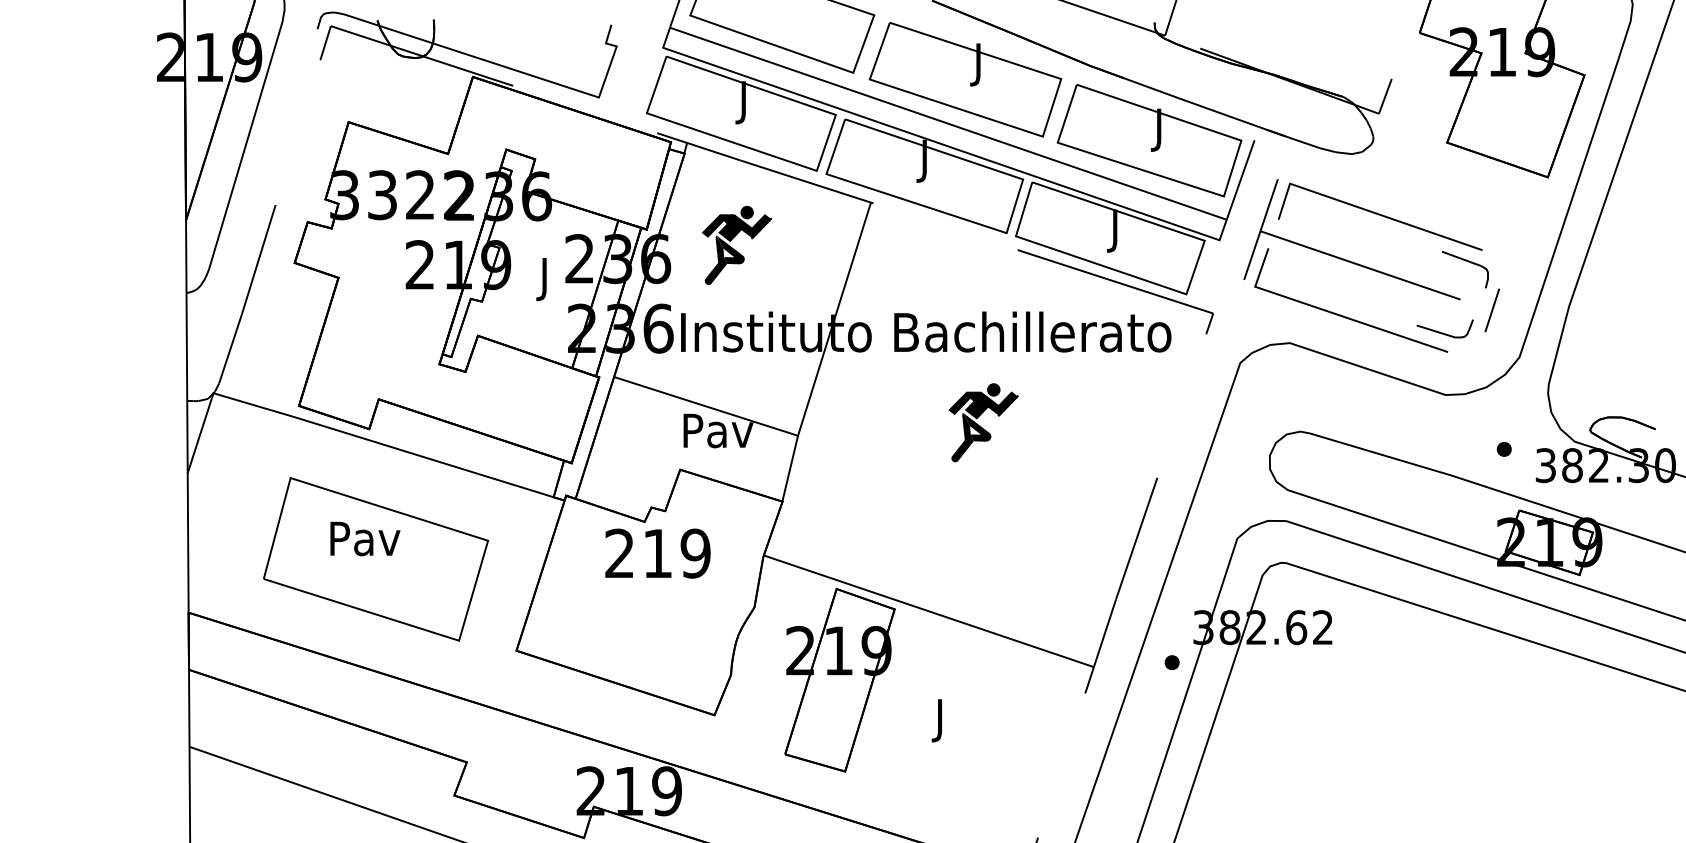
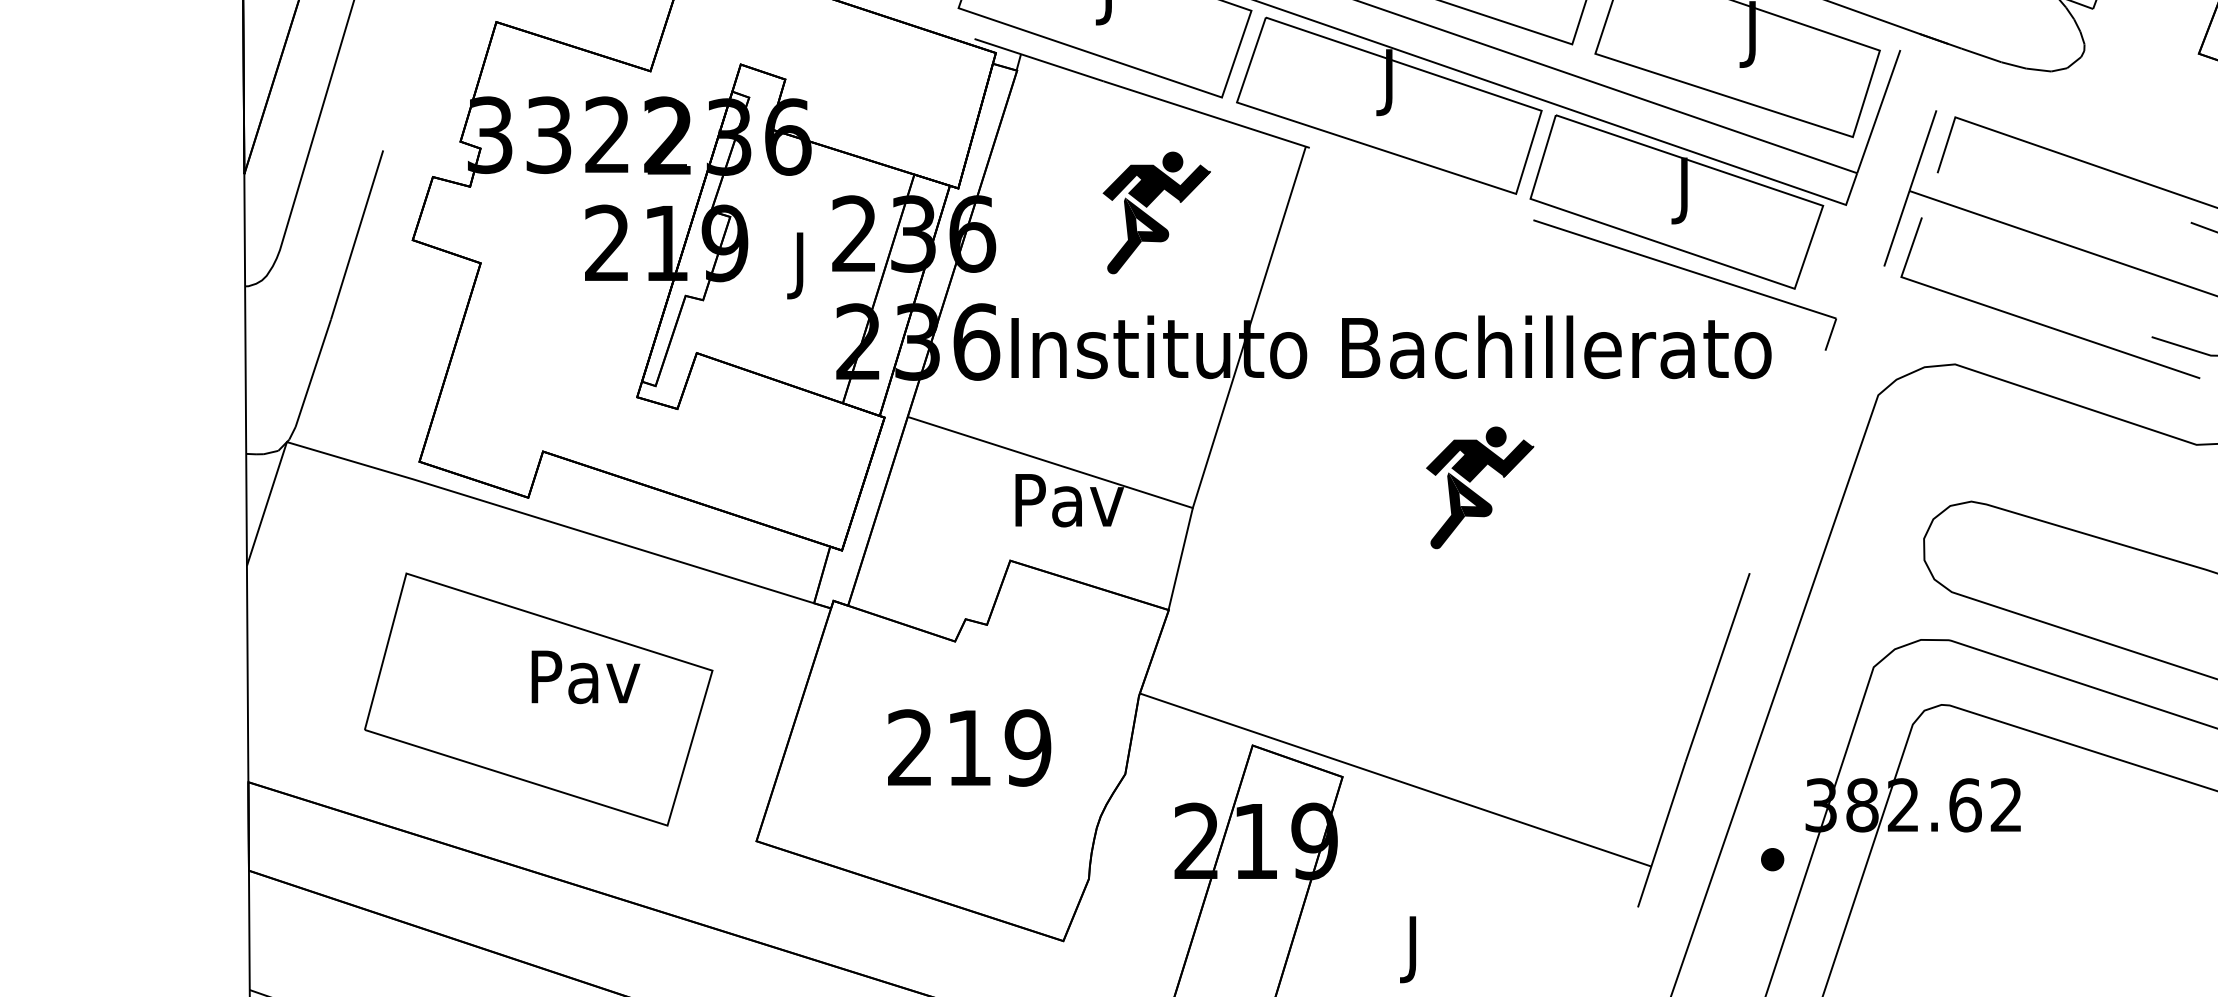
part: (737, 244) -> (1157, 211), moved
text: (365, 538) -> (586, 676), moved
text: (657, 553) -> (968, 747), moved

